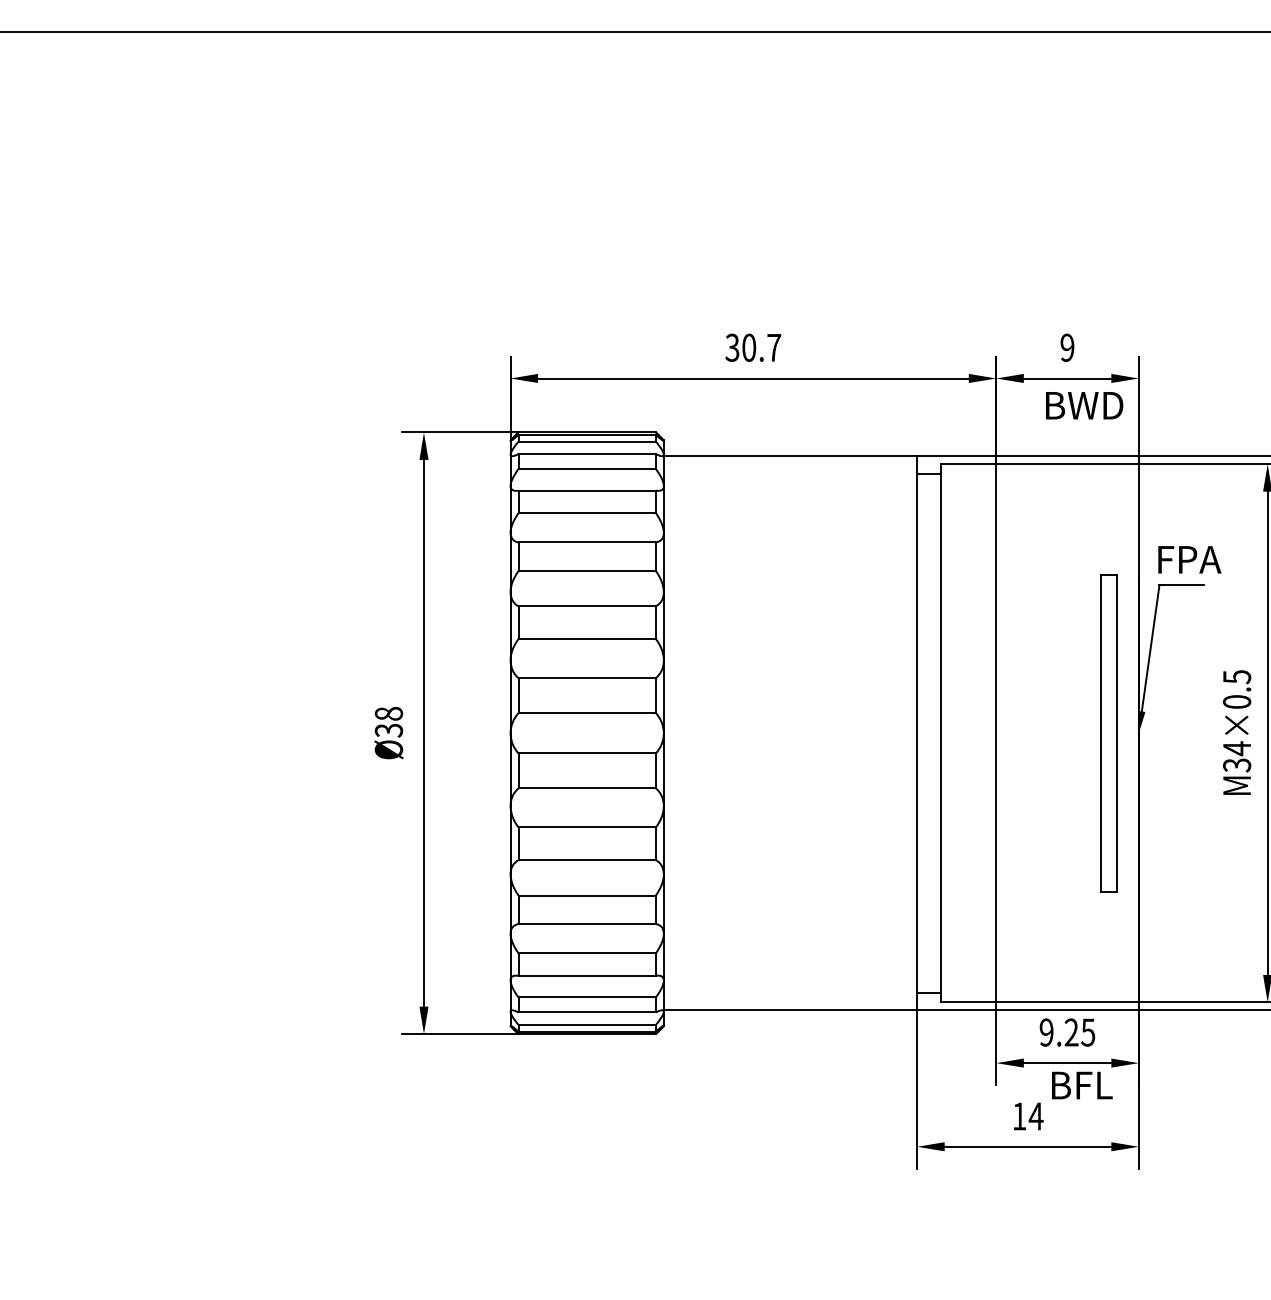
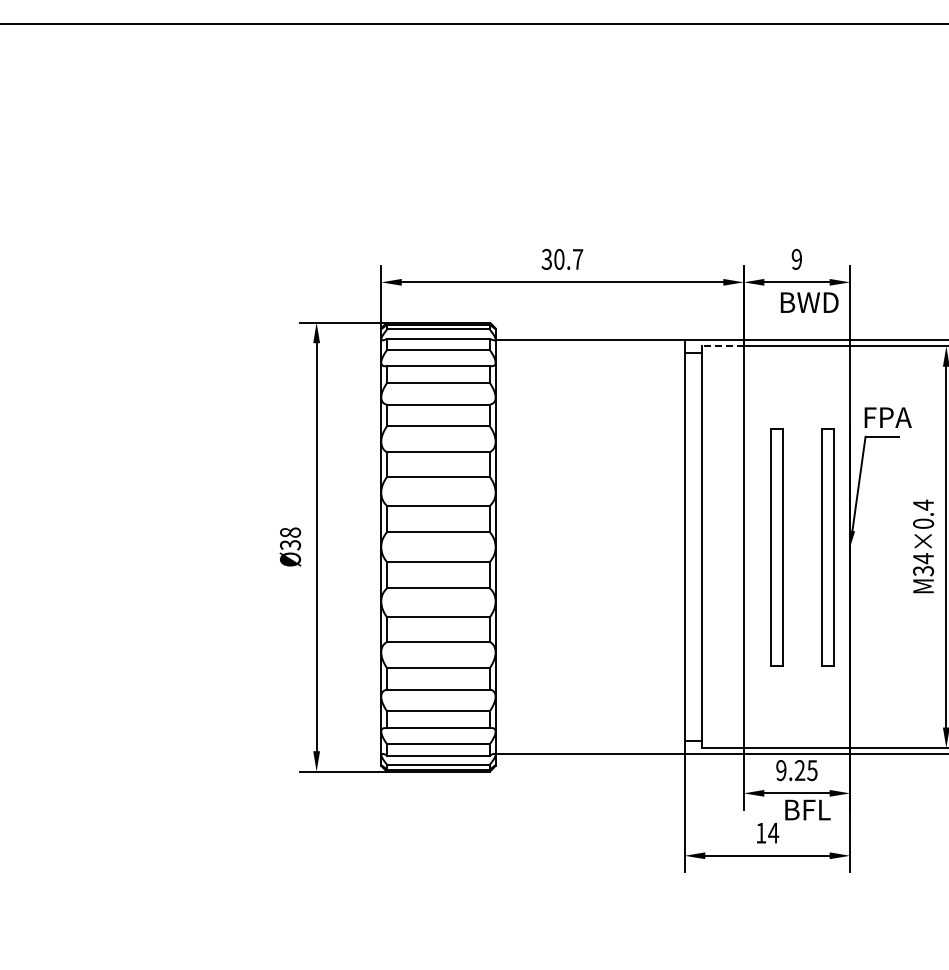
line: (969, 464) -> (723, 346), solid -> dashed
text: (1237, 676) -> (923, 504), M34×0.5 -> M34×0.4
part: (1040, 733) -> (776, 547), added

